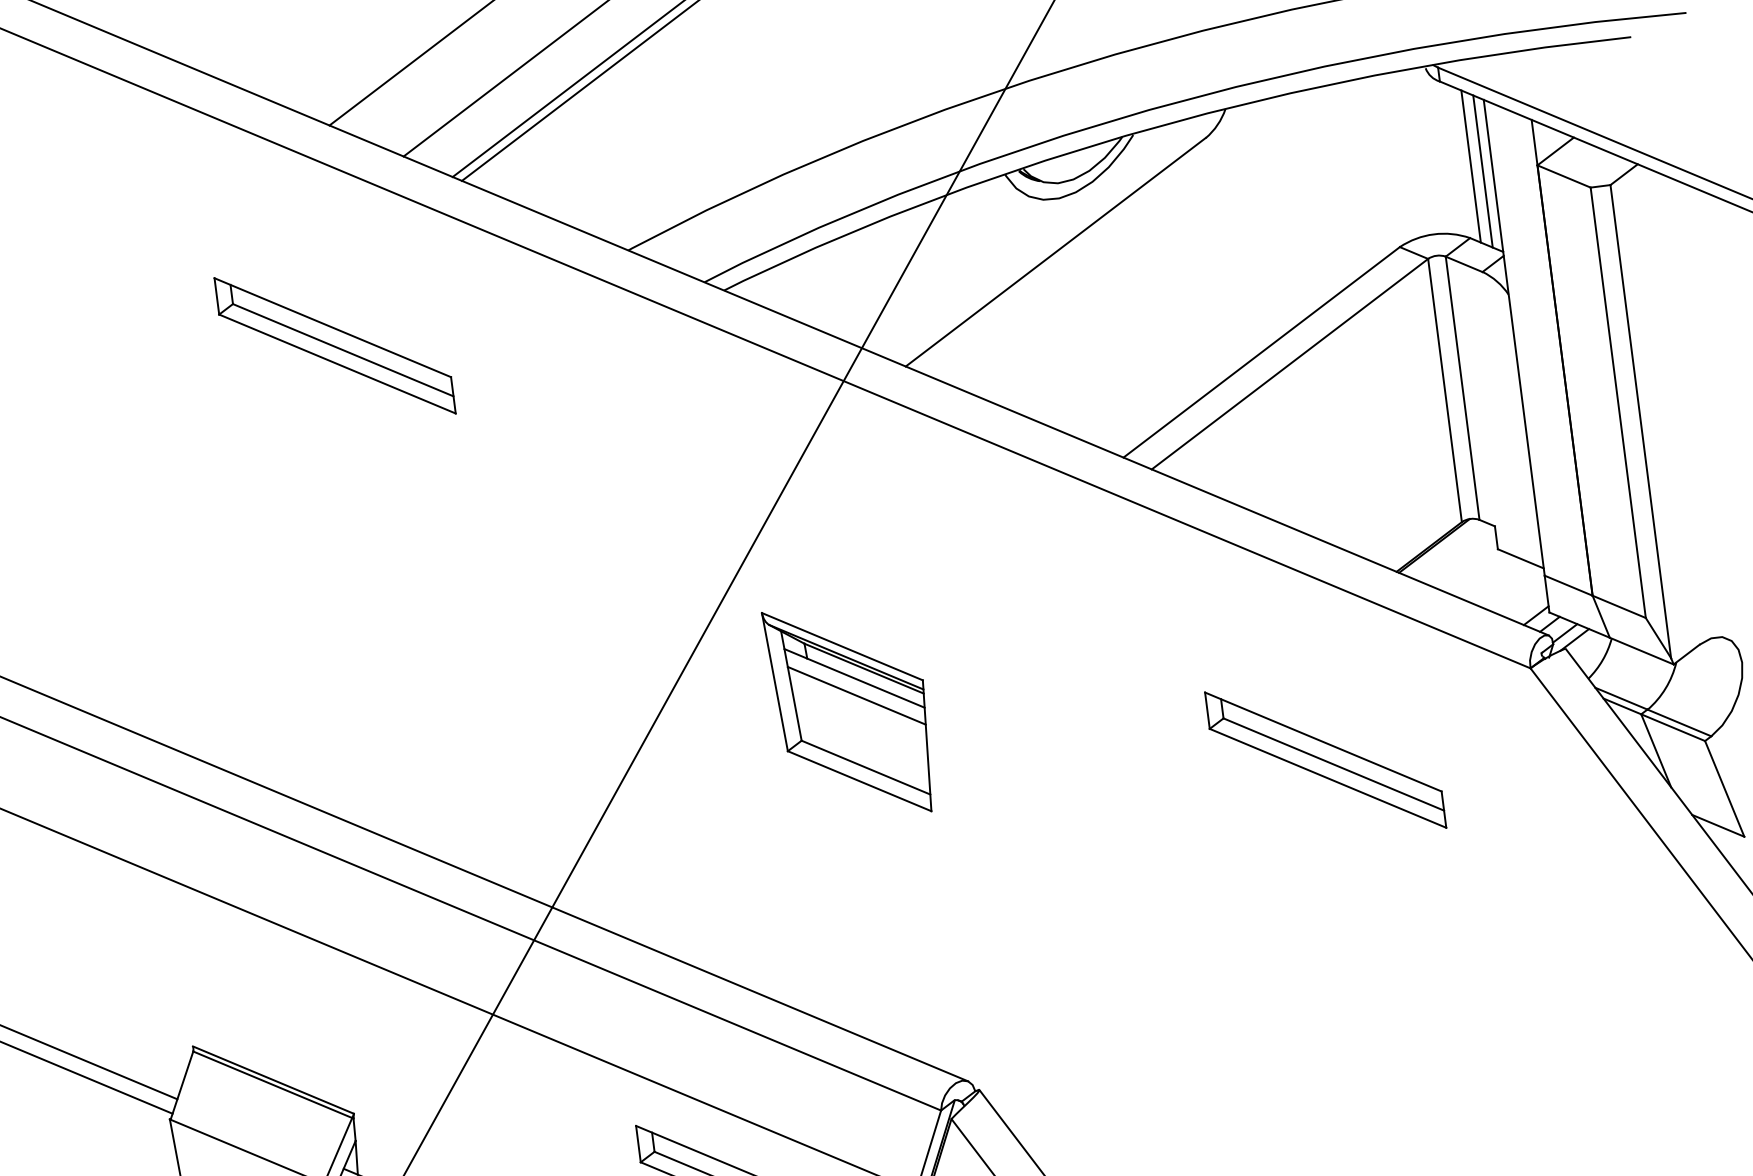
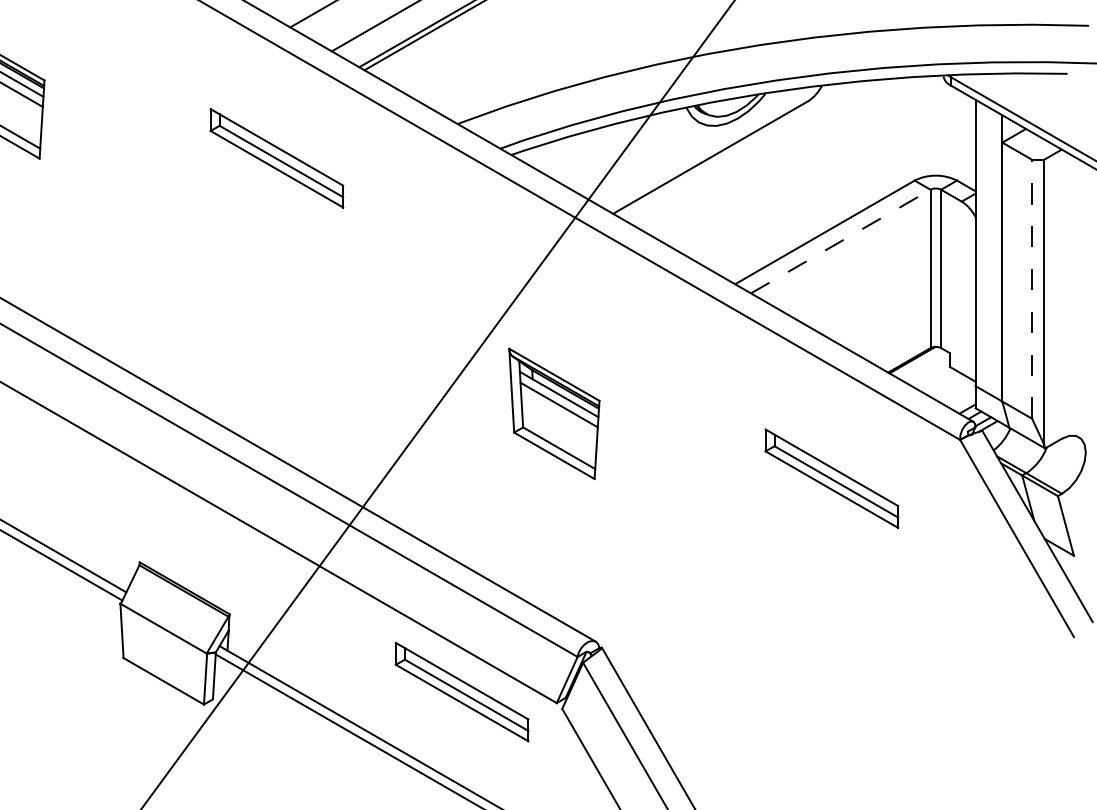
line: (1470, 166) -> (962, 138), removed
line: (1482, 170) -> (969, 141), removed
line: (1289, 364) -> (840, 241), solid -> dashed
line: (1618, 401) -> (1032, 288), solid -> dashed

